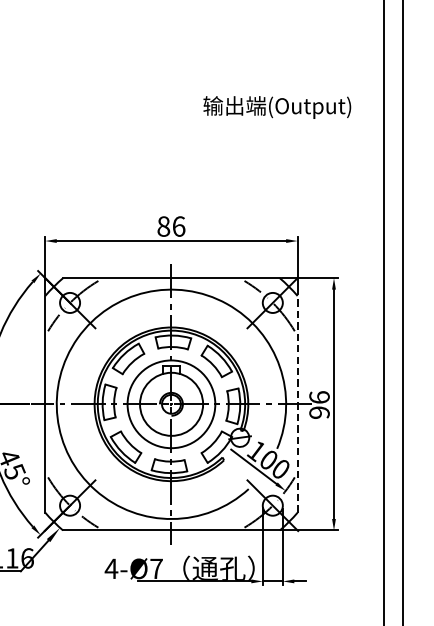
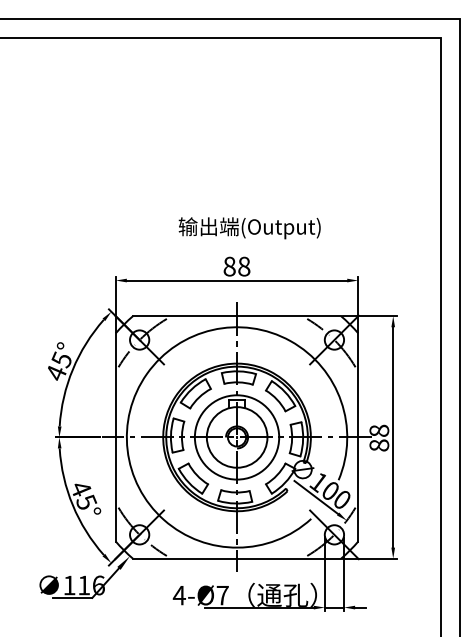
text: (277, 107) -> (249, 228), moved
text: (179, 226) -> (244, 266), 86 -> 88
line: (297, 403) -> (358, 436), dashed -> solid
text: (319, 404) -> (379, 437), 96 -> 88

